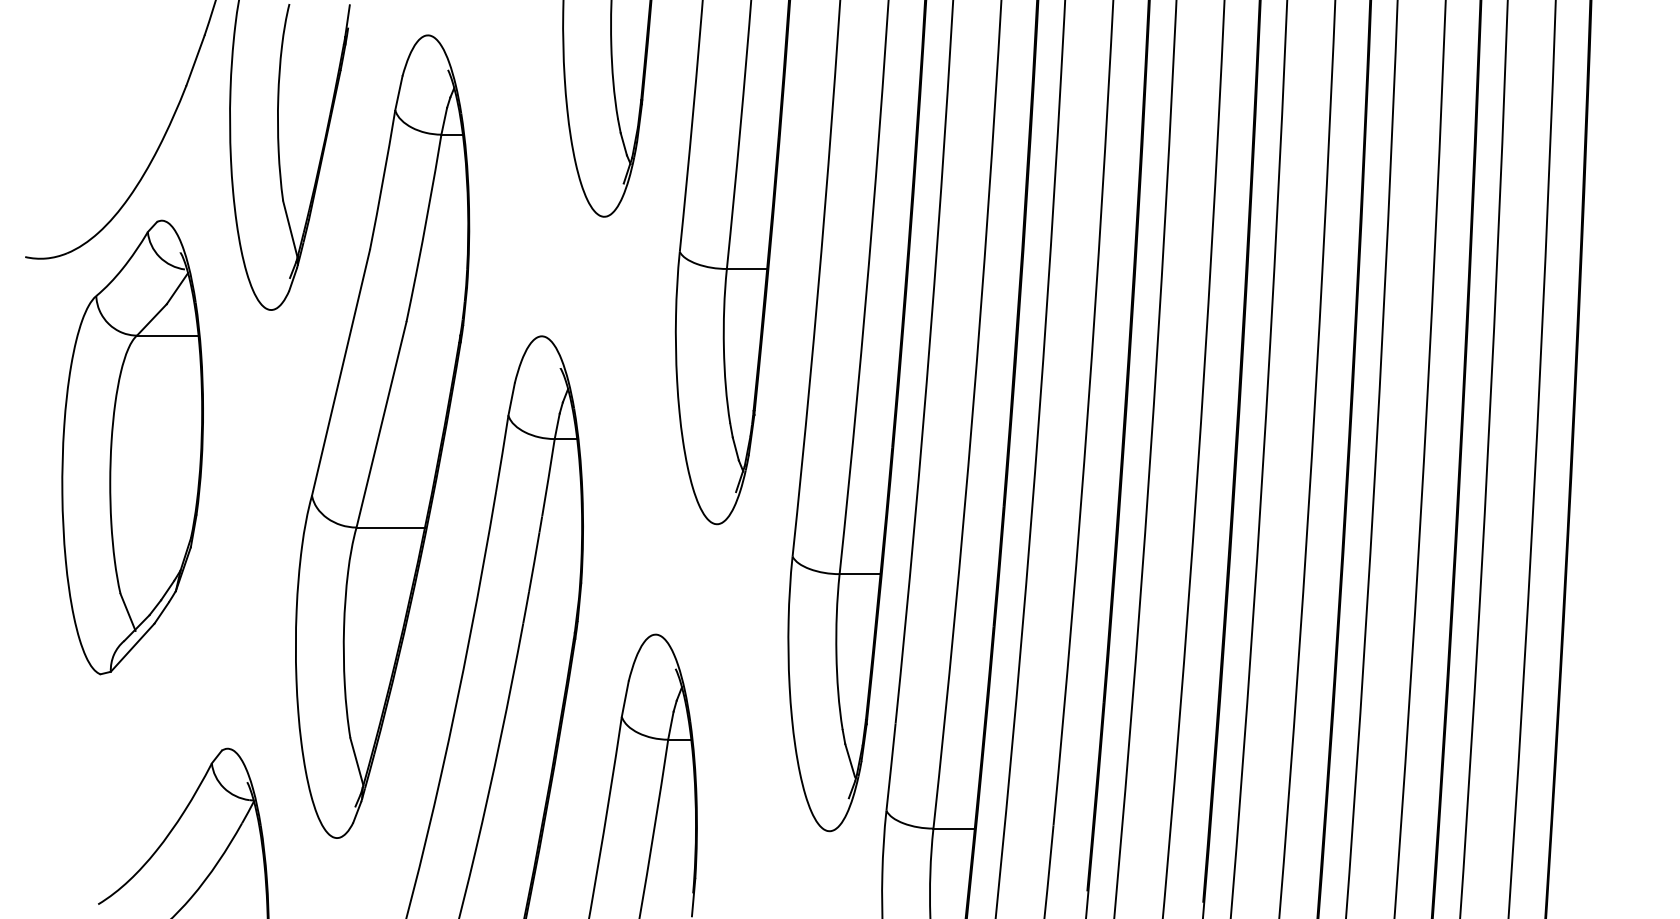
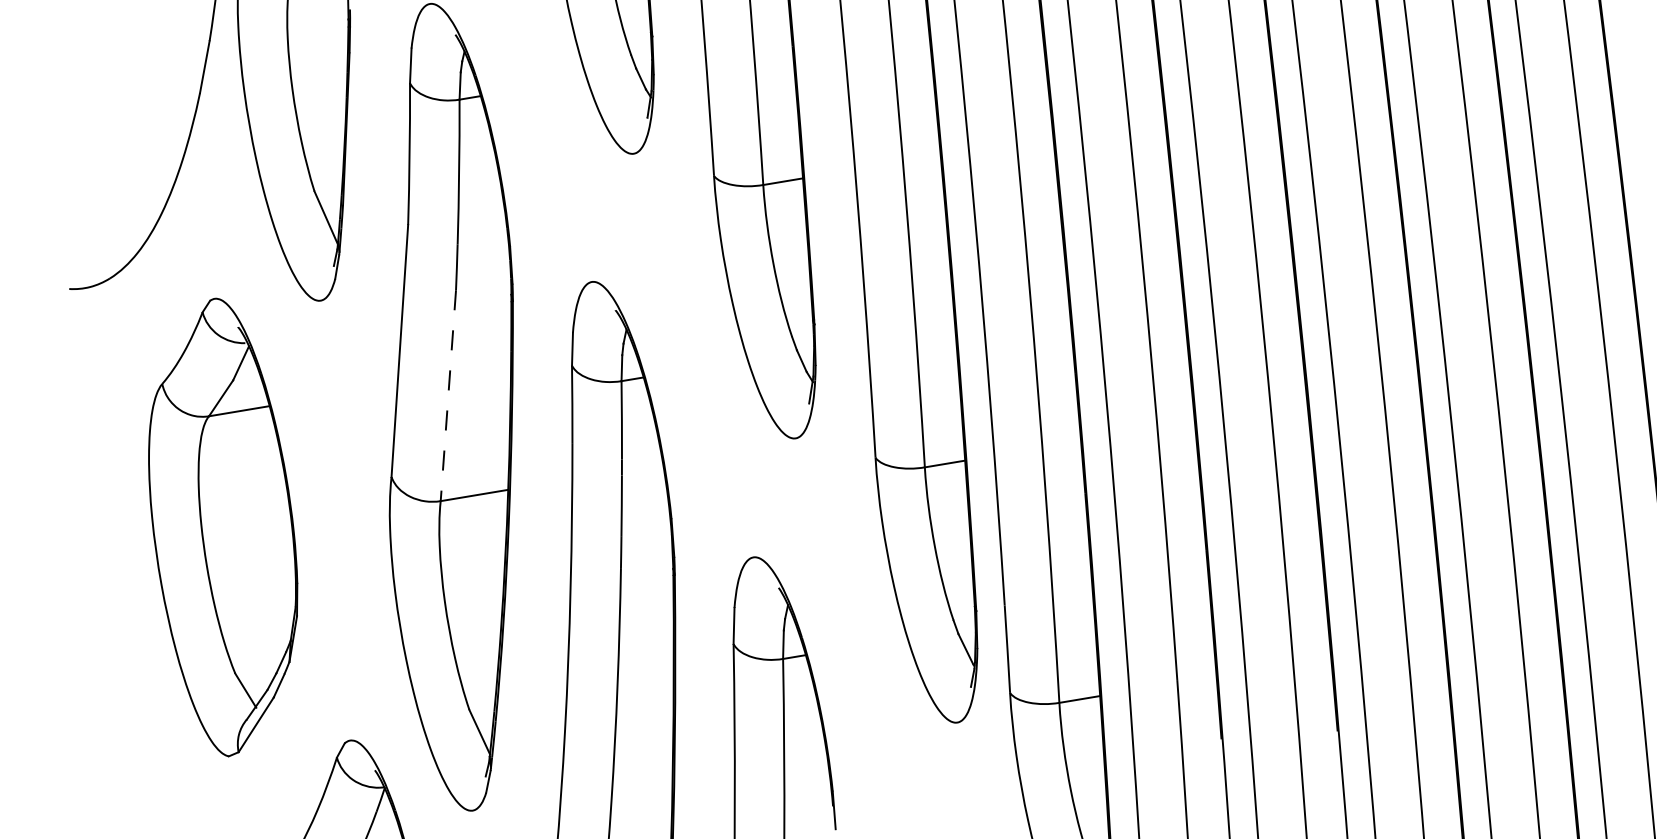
line: (381, 424) -> (448, 395), solid -> dashed
part: (132, 447) -> (223, 527), moved

